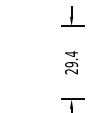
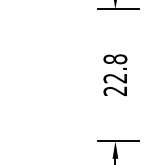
text: (71, 59) -> (115, 69), 29.4 -> 22.8

